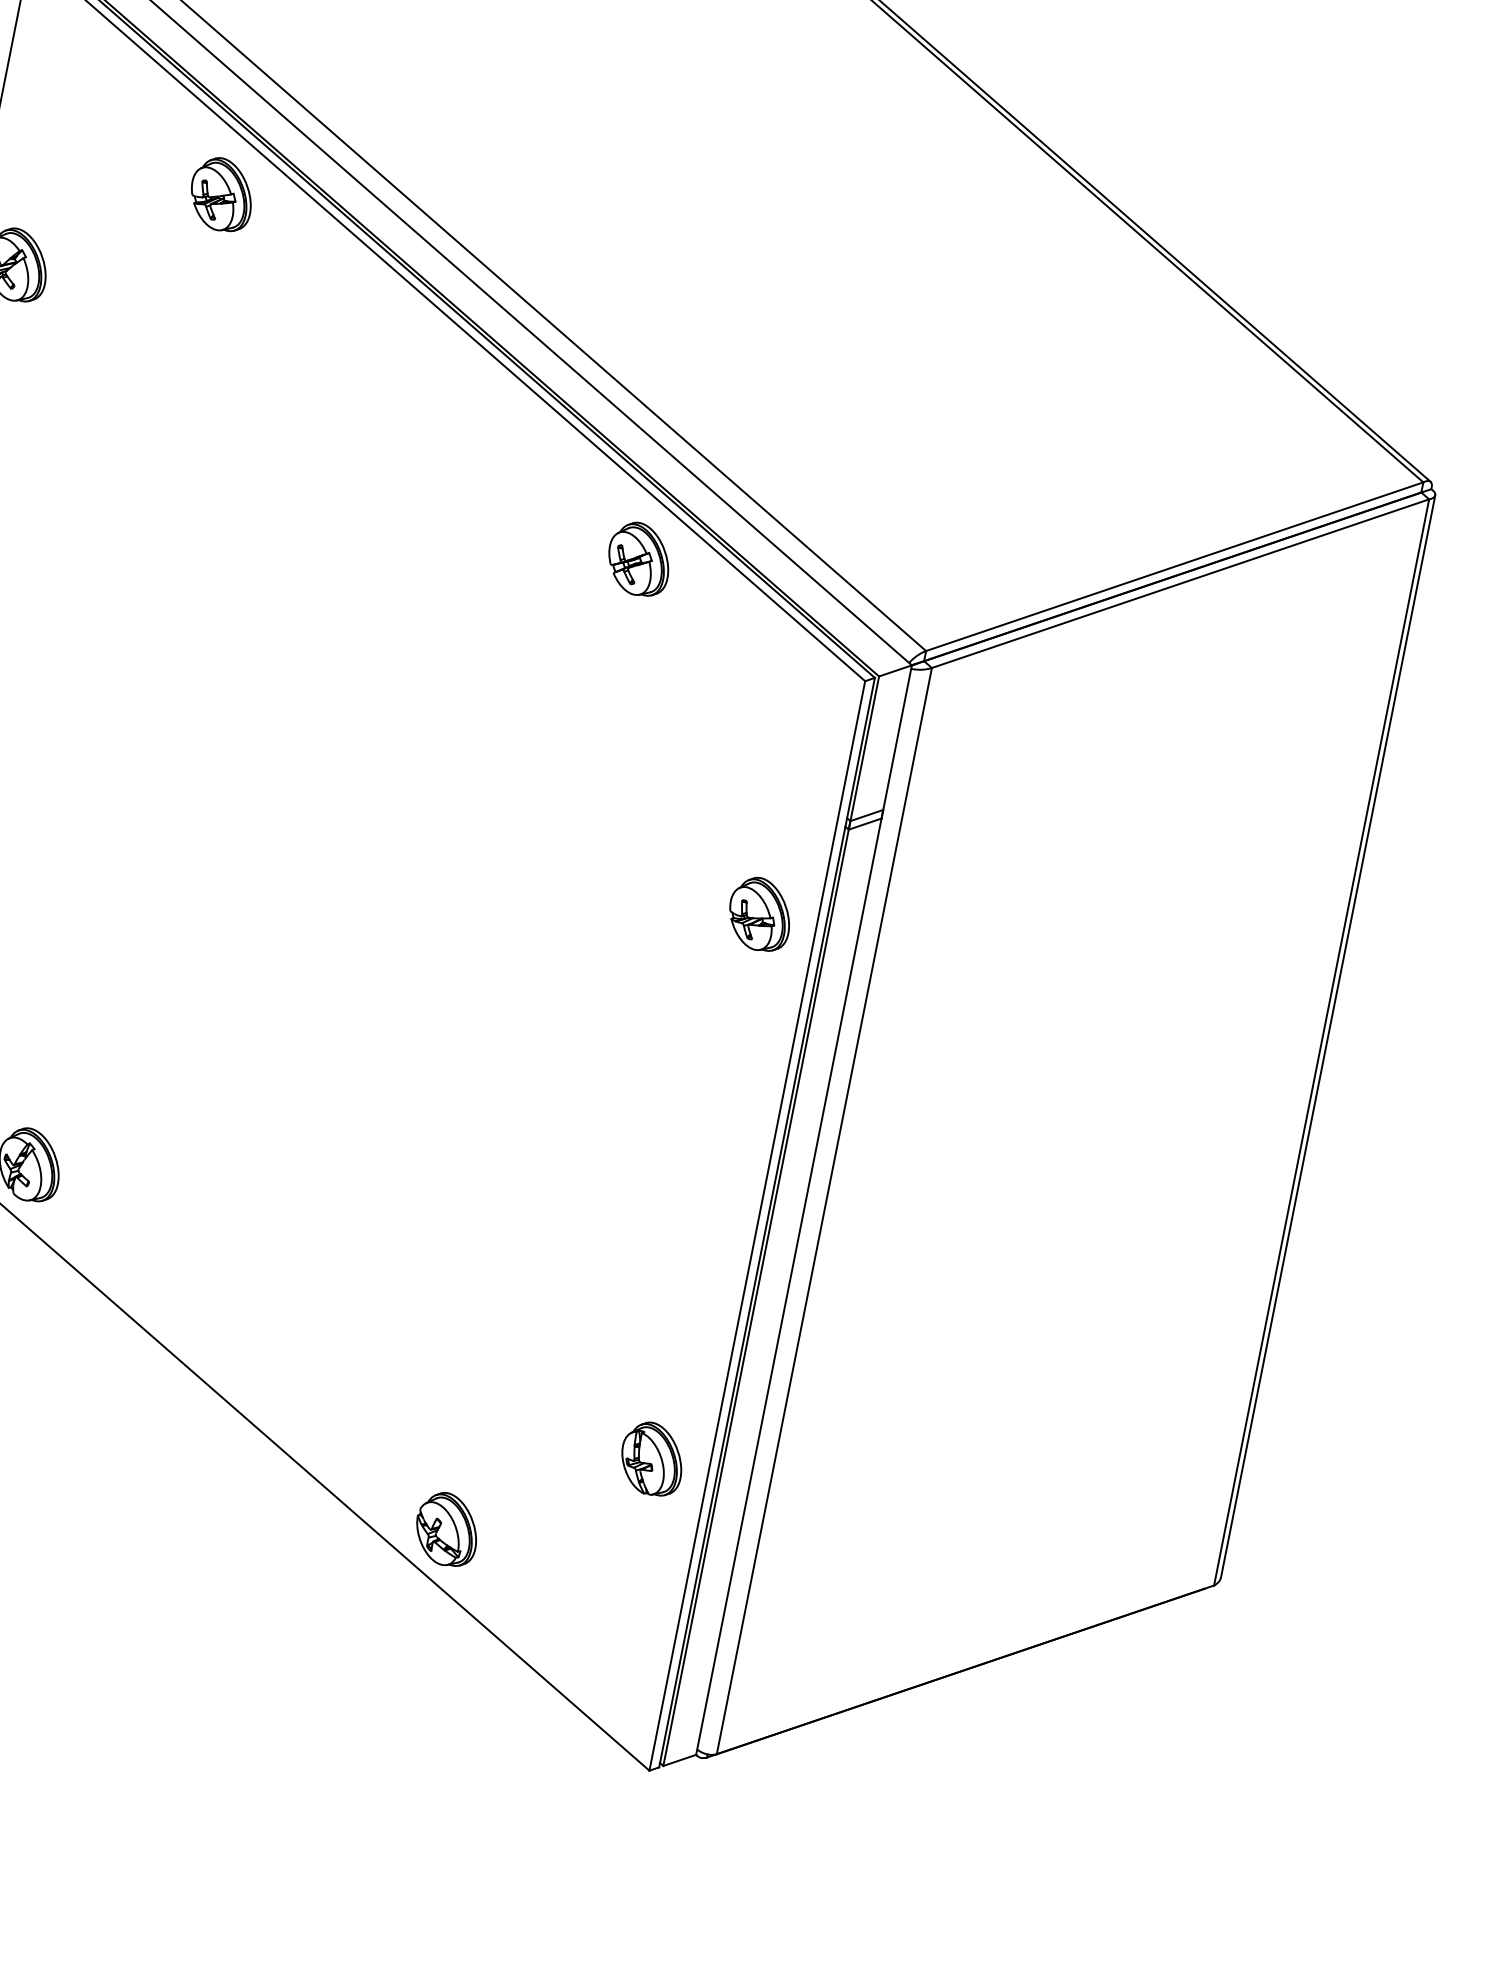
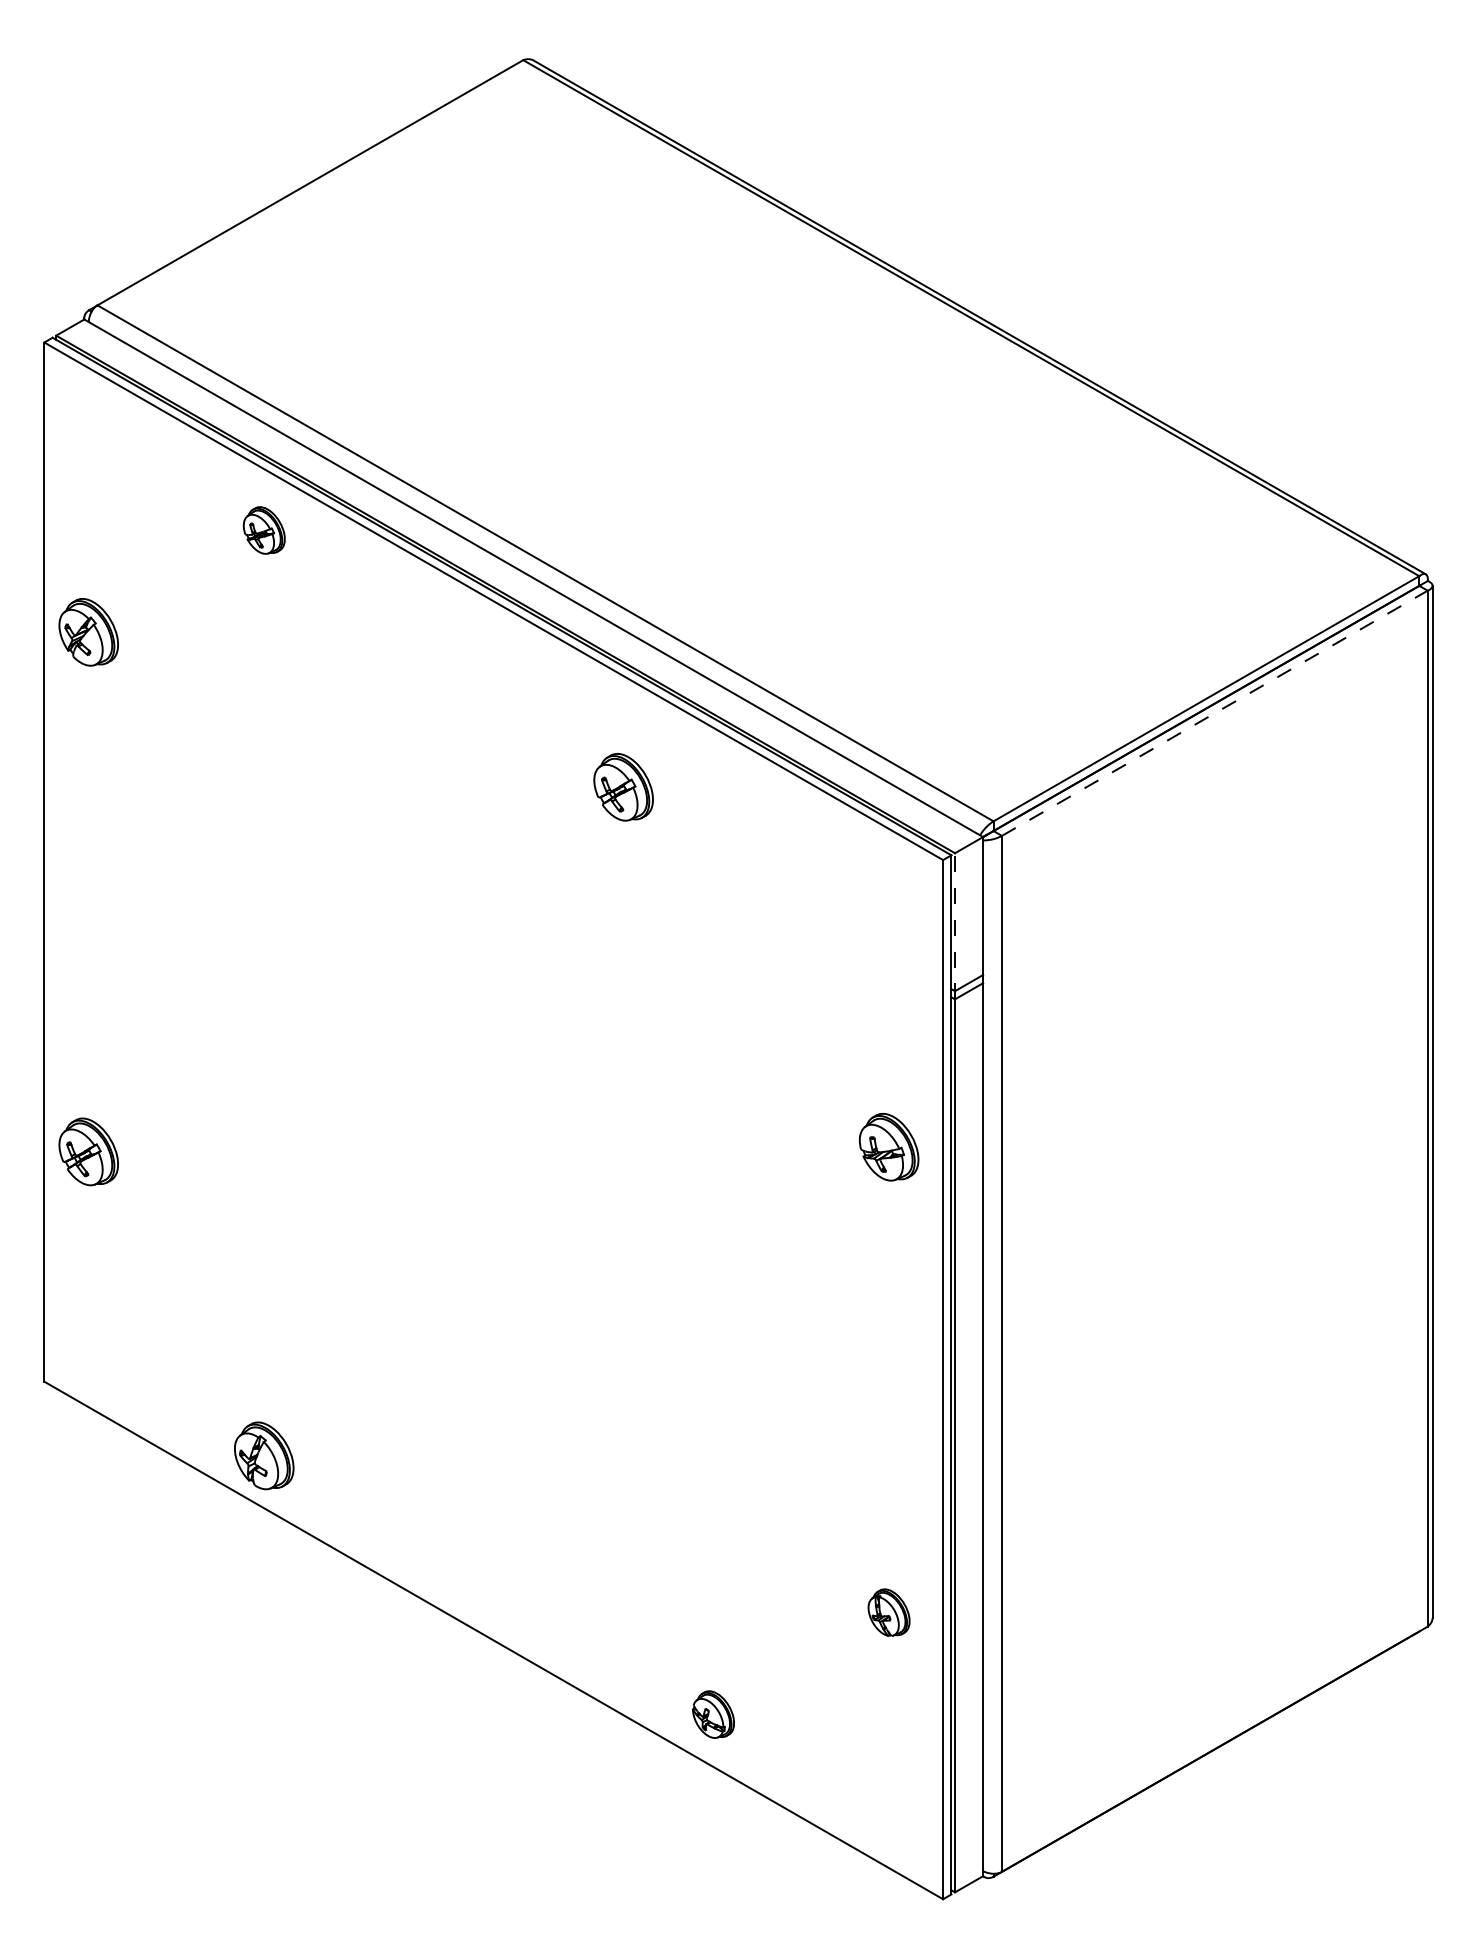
part: (222, 194) -> (264, 530), size x0.7
part: (639, 559) -> (623, 787), moved
line: (1180, 583) -> (1214, 713), solid -> dashed
line: (864, 752) -> (955, 925), solid -> dashed
part: (759, 913) -> (888, 1146), moved
part: (651, 1458) -> (888, 1612), size x0.7
part: (447, 1529) -> (713, 1714), size x0.7

